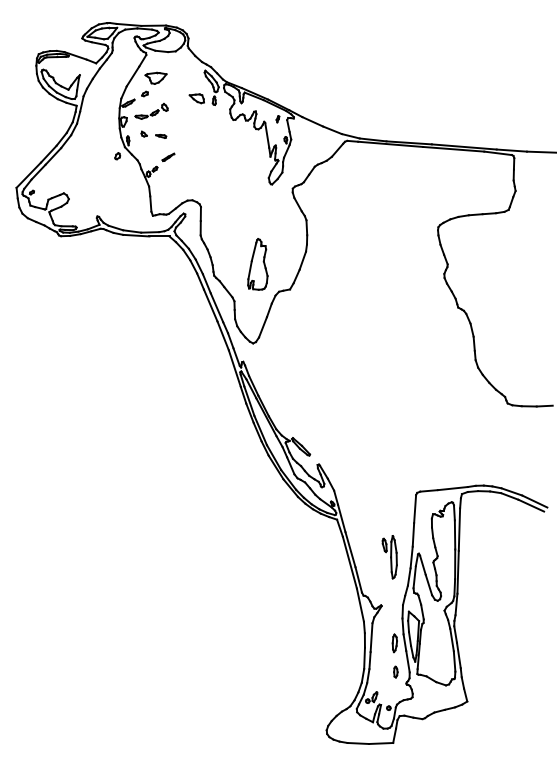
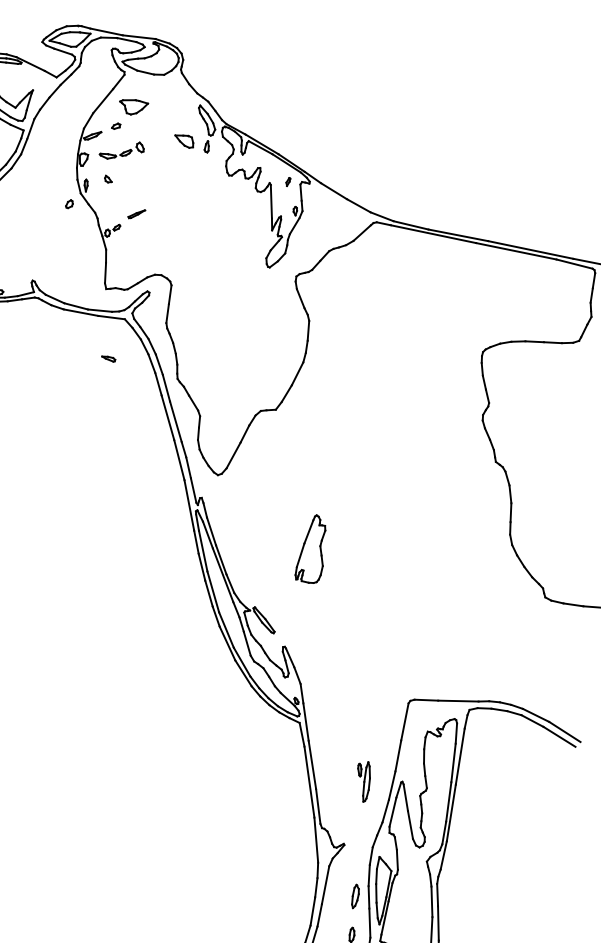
part: (161, 136) -> (109, 359), moved
part: (257, 264) -> (311, 549), moved
part: (389, 557) -> (362, 781), size x0.7

